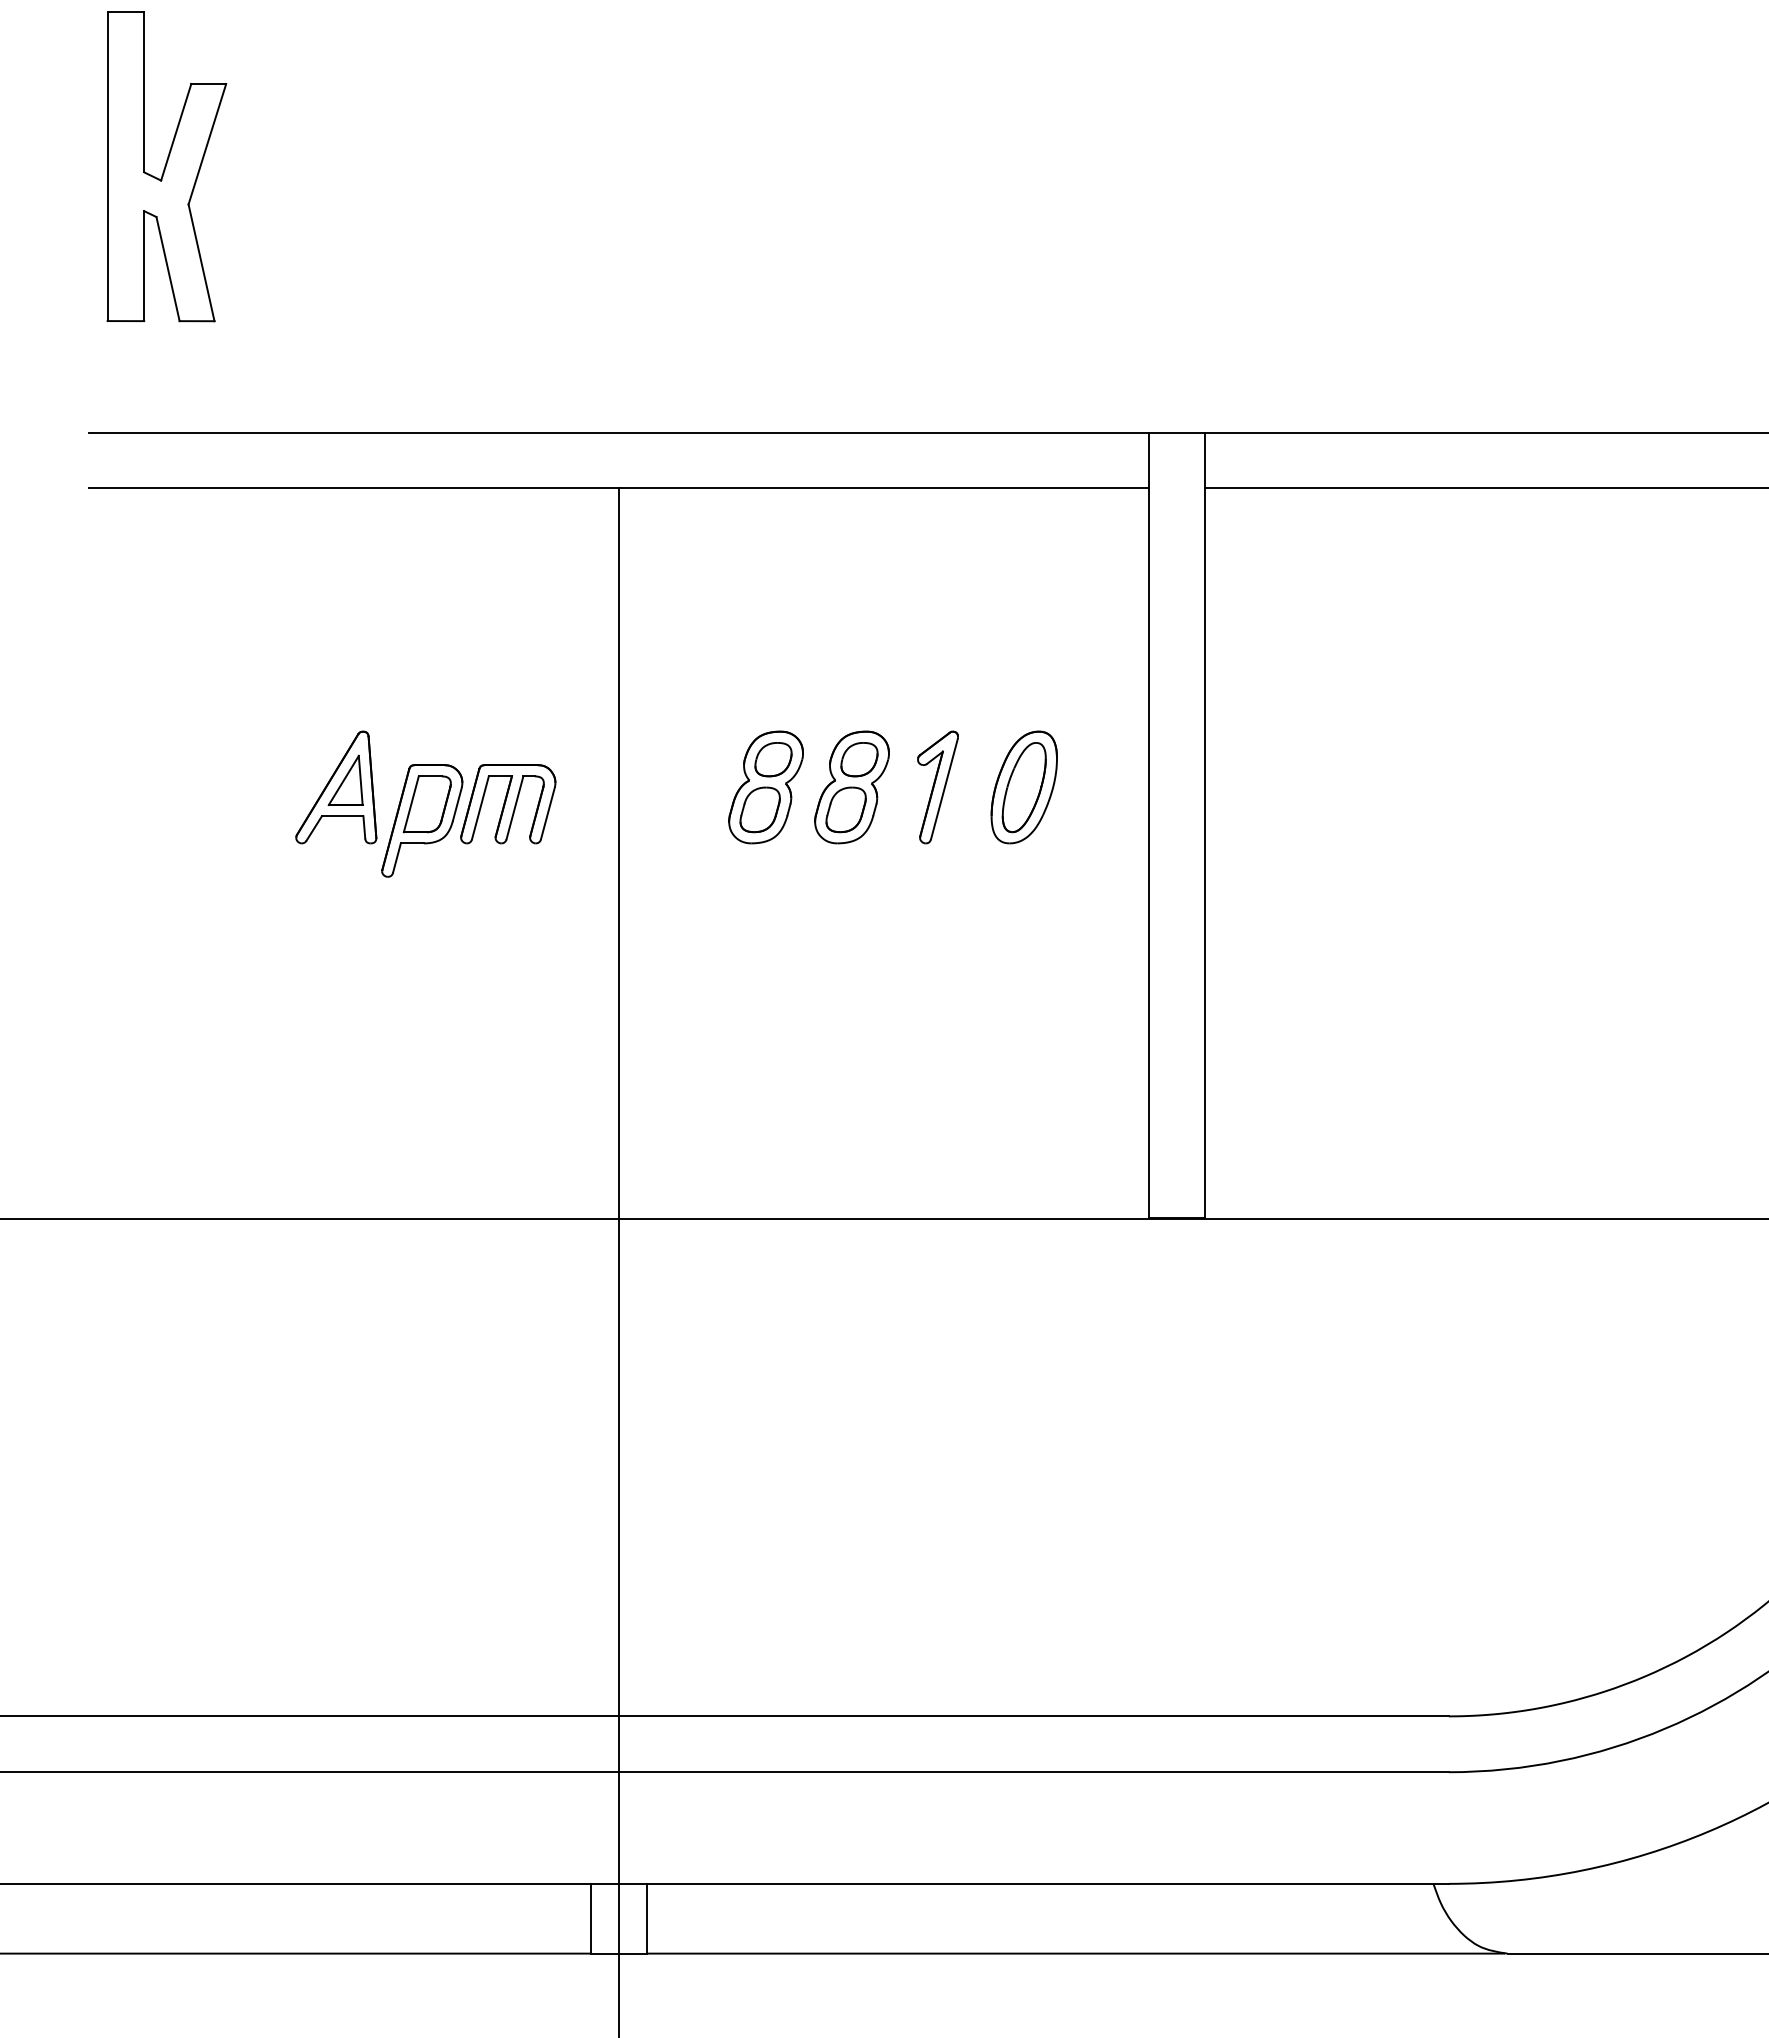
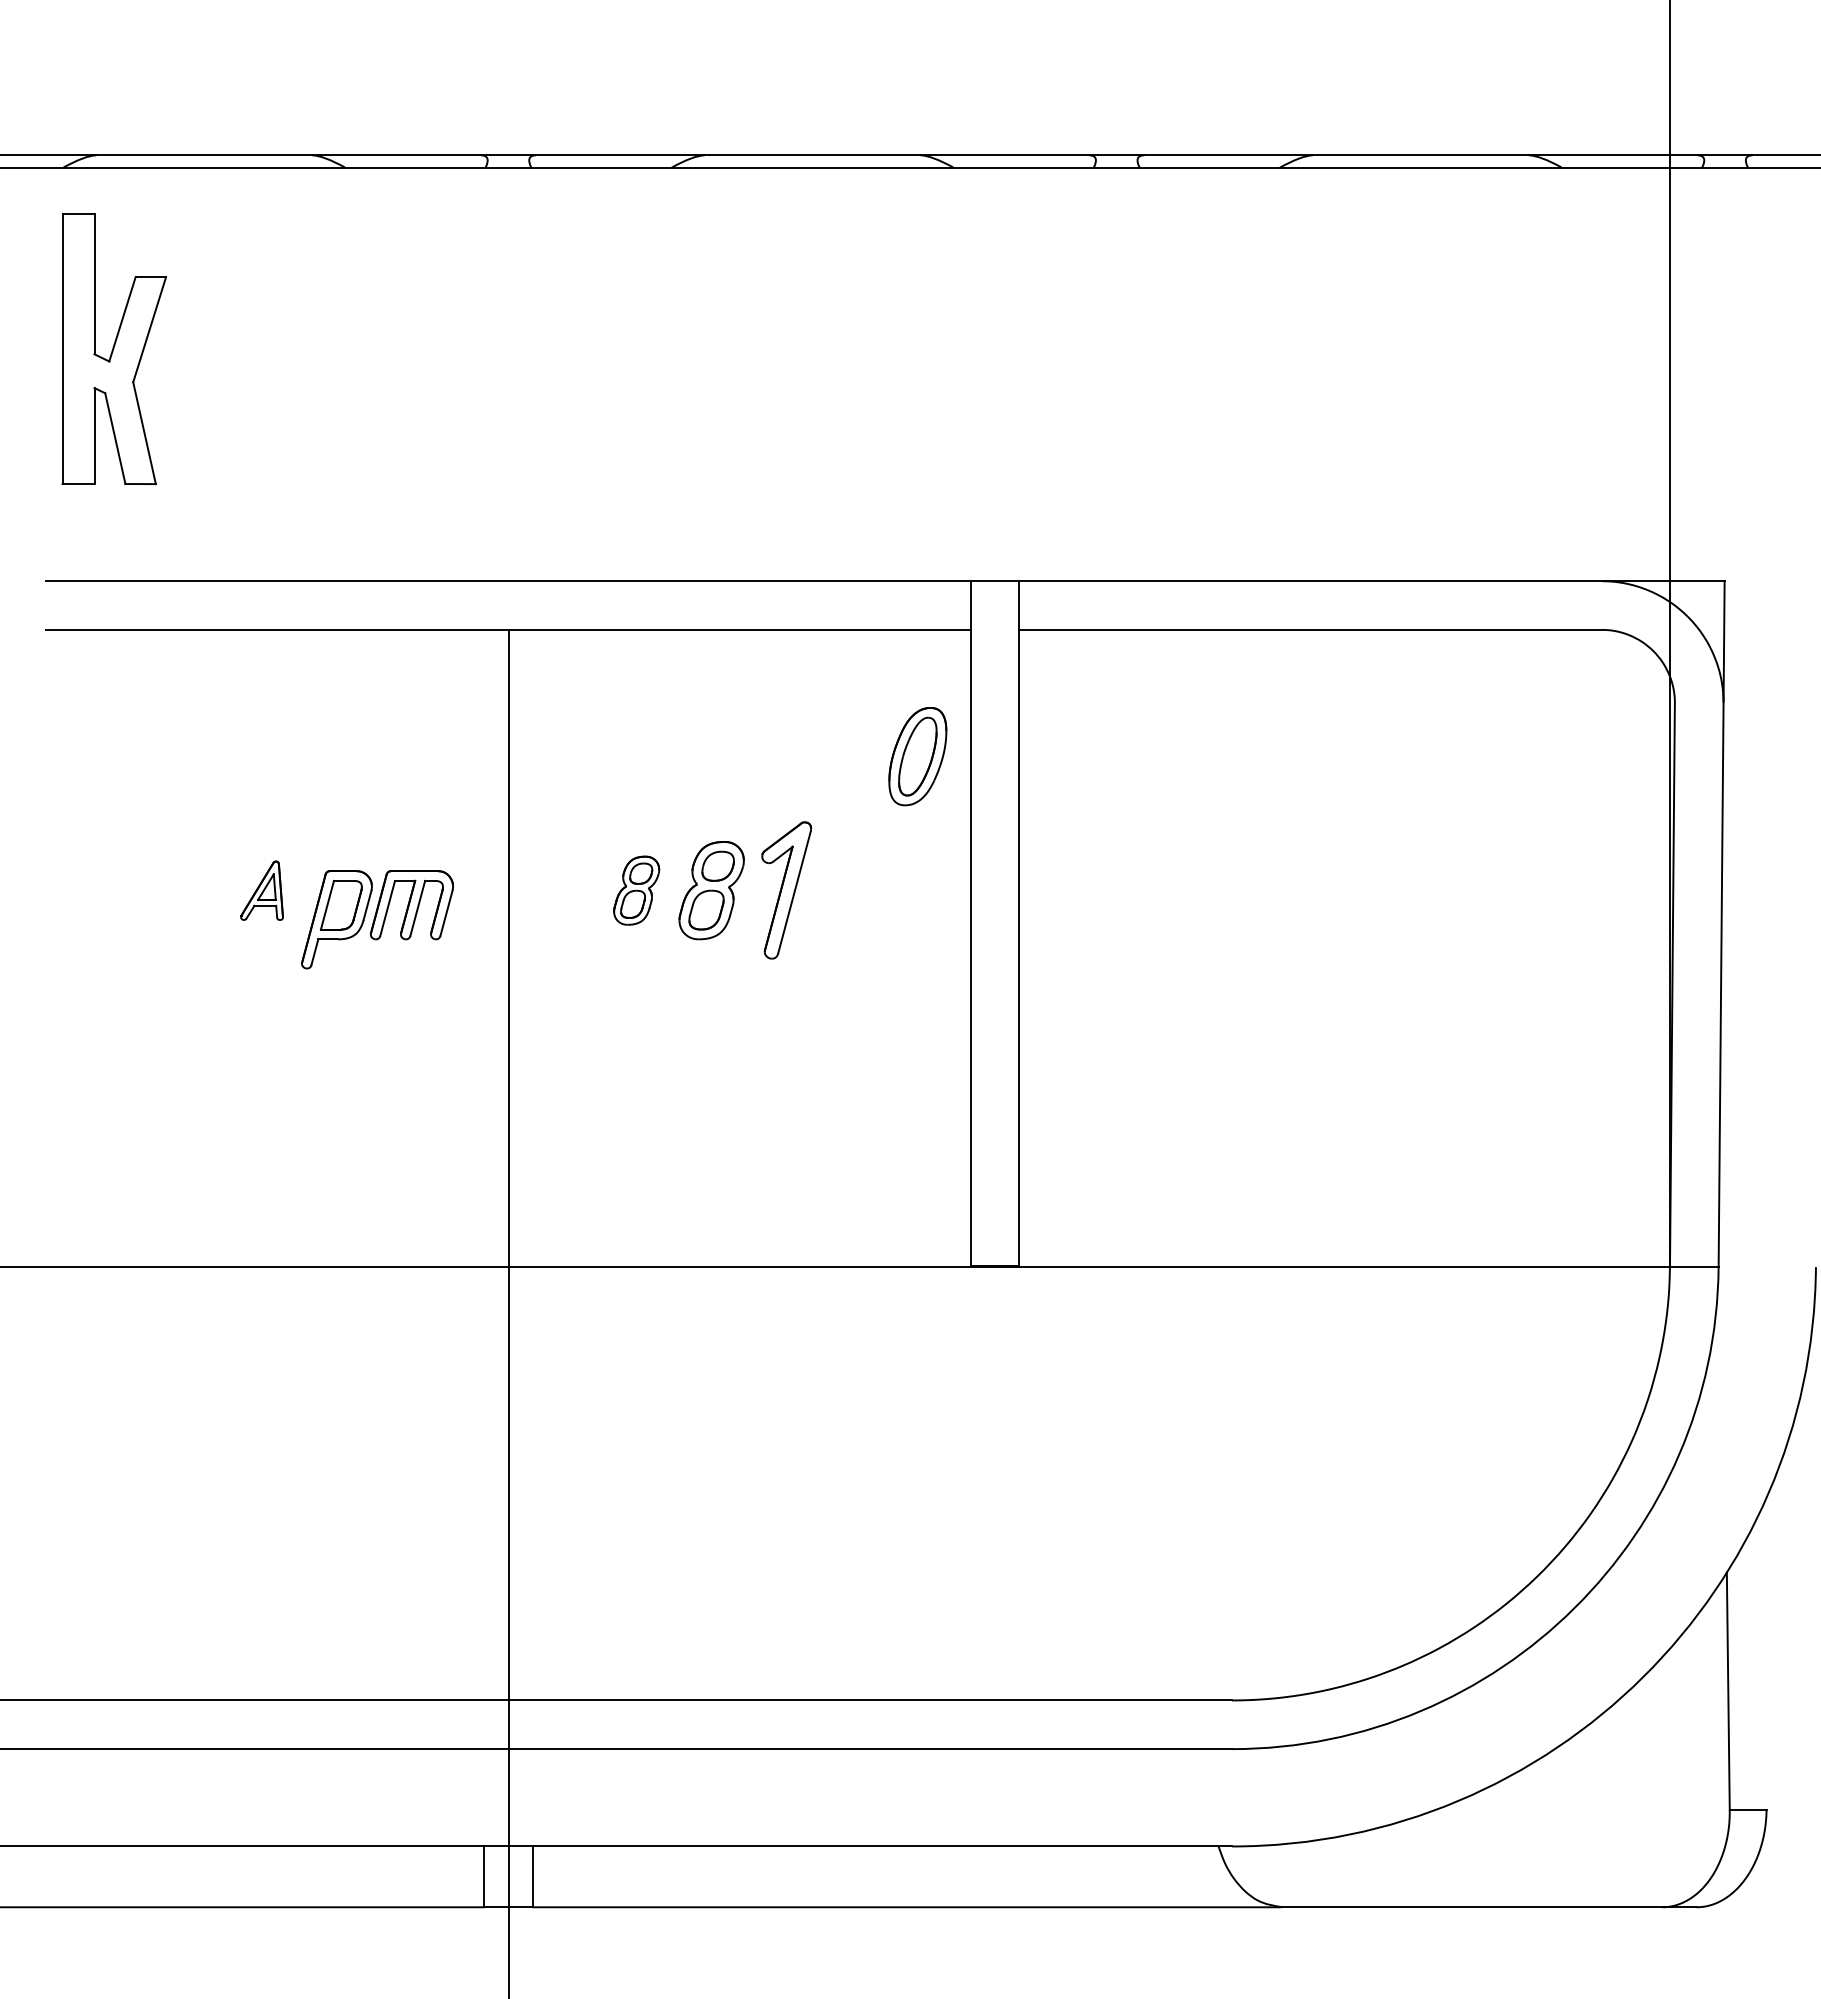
part: (335, 787) -> (261, 890), size x0.6
part: (765, 787) -> (636, 890), size x0.7
part: (937, 787) -> (786, 890), size x1.4
part: (1023, 787) -> (917, 756), moved

